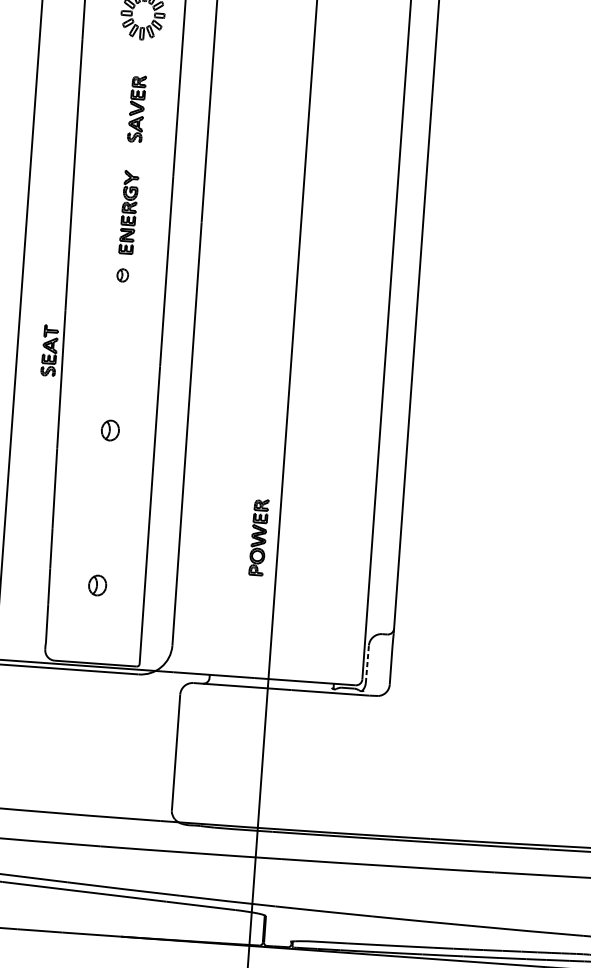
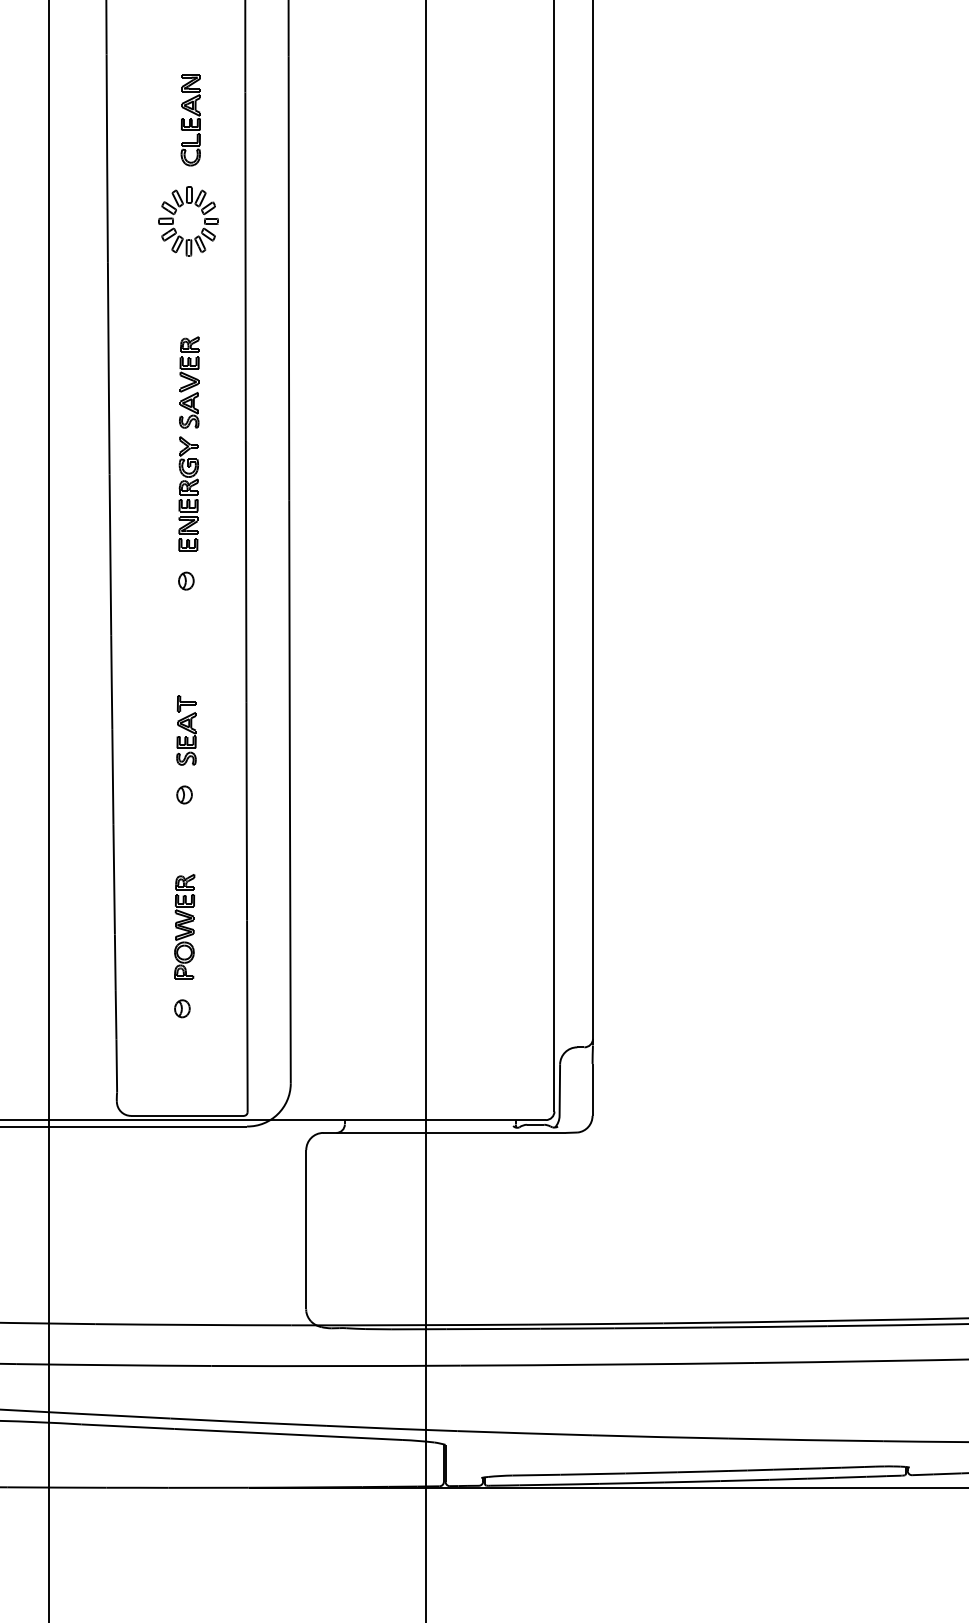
part: (137, 108) -> (189, 382), moved
part: (49, 350) -> (186, 730), moved
part: (110, 430) -> (184, 794), size x0.62
part: (258, 537) -> (184, 926), moved
part: (97, 585) -> (182, 1008), size x0.62
line: (367, 664) -> (559, 1090), dashed -> solid

